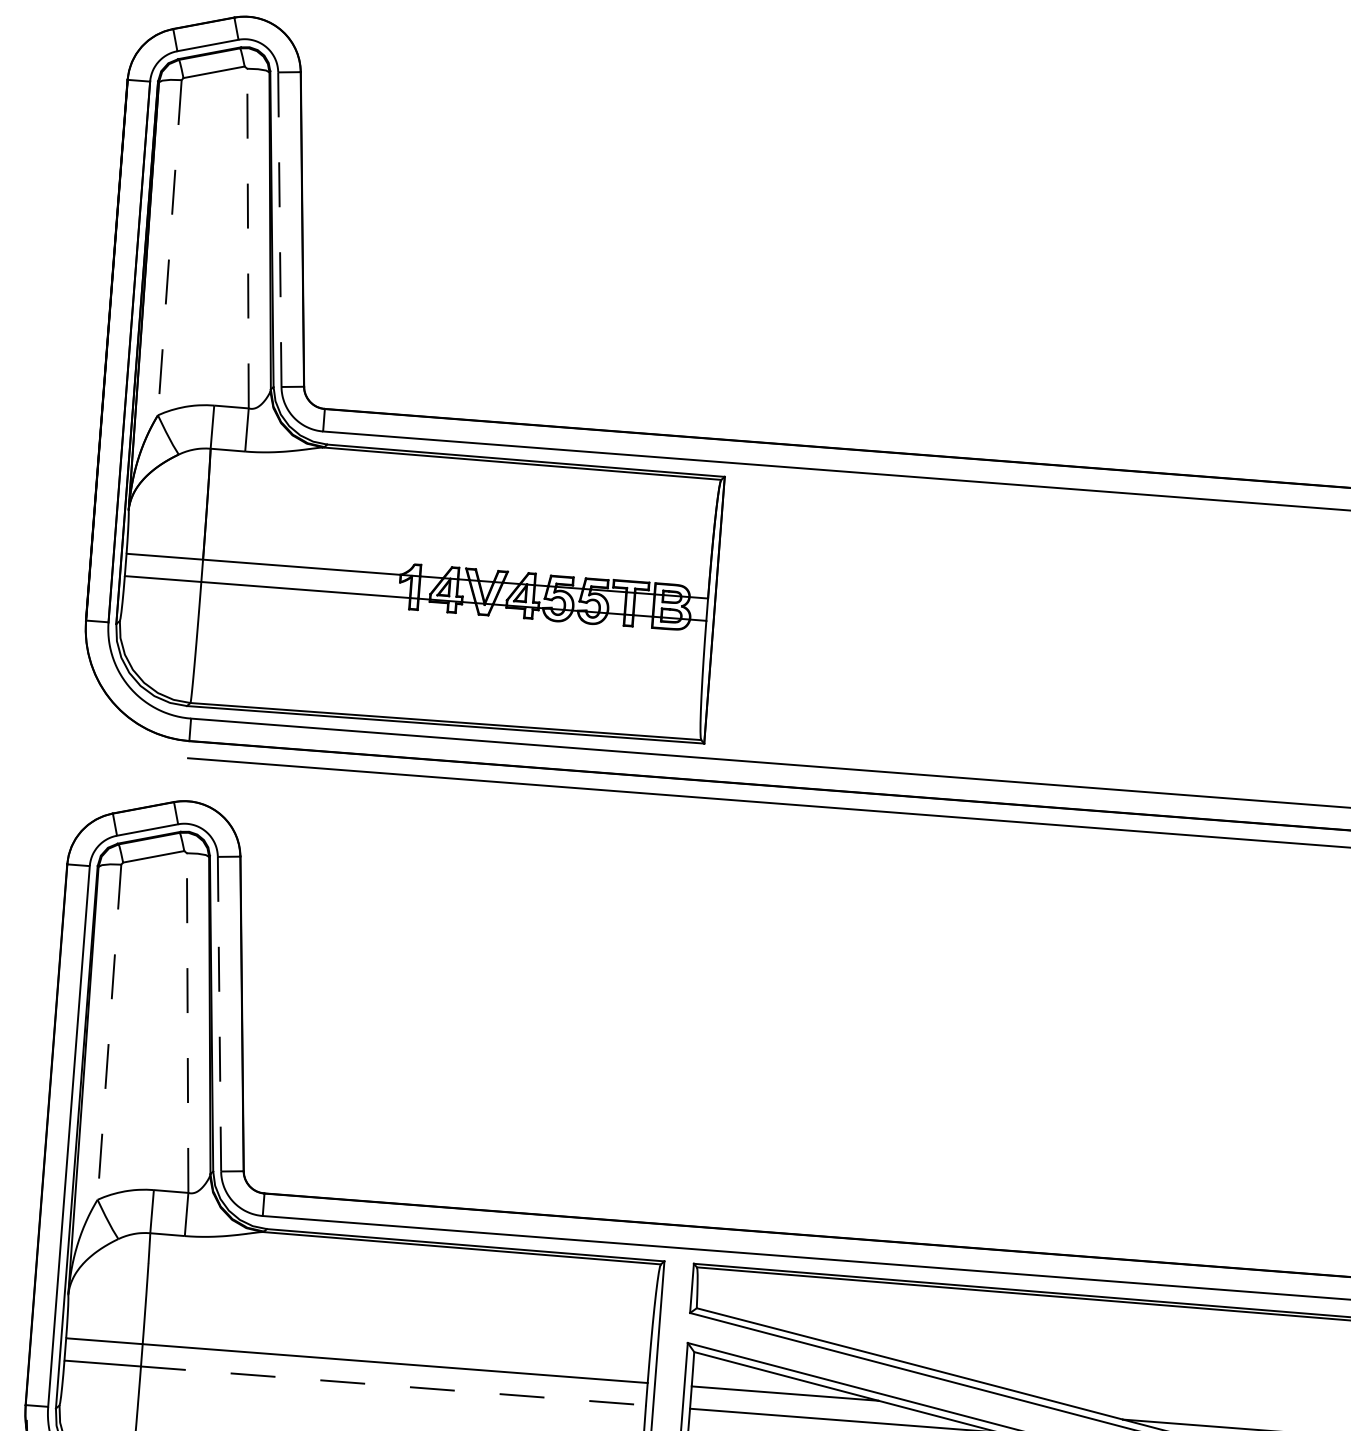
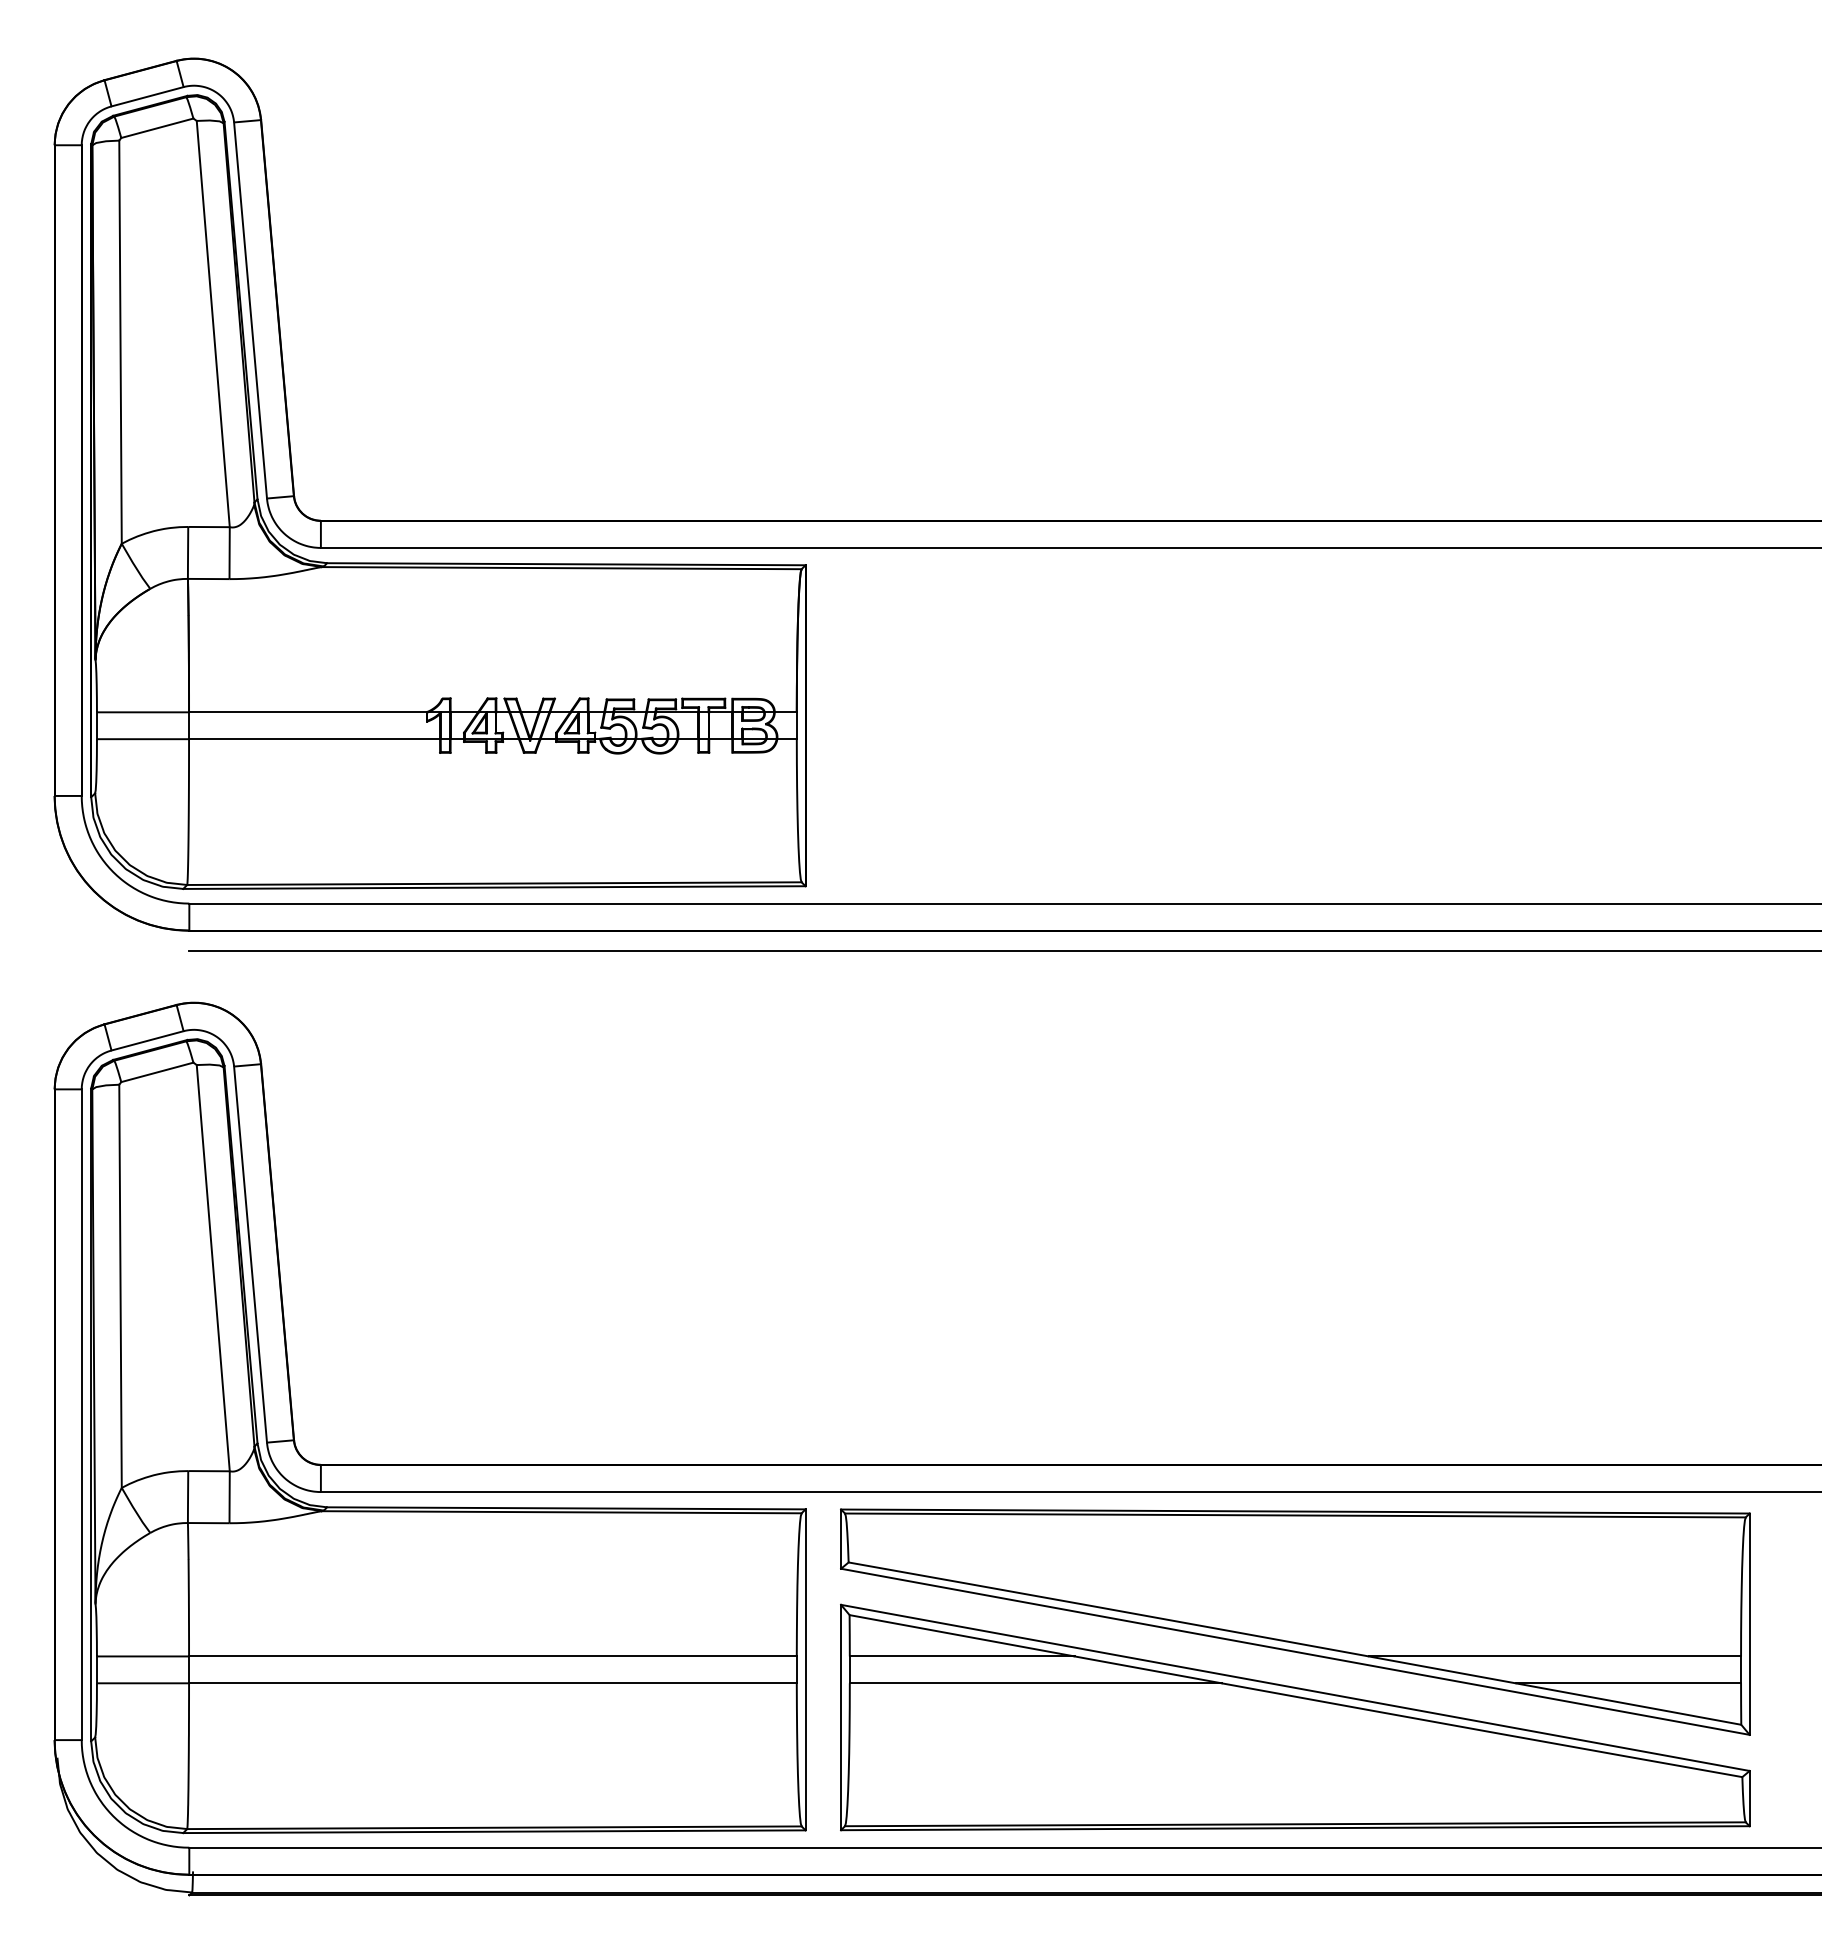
line: (279, 229) -> (250, 310), dashed -> solid
line: (248, 238) -> (213, 324), dashed -> solid
line: (169, 247) -> (120, 342), dashed -> solid
line: (219, 1014) -> (250, 1254), dashed -> solid
line: (187, 1023) -> (213, 1268), dashed -> solid
line: (109, 1032) -> (120, 1286), dashed -> solid
line: (393, 1386) -> (492, 1683), dashed -> solid

